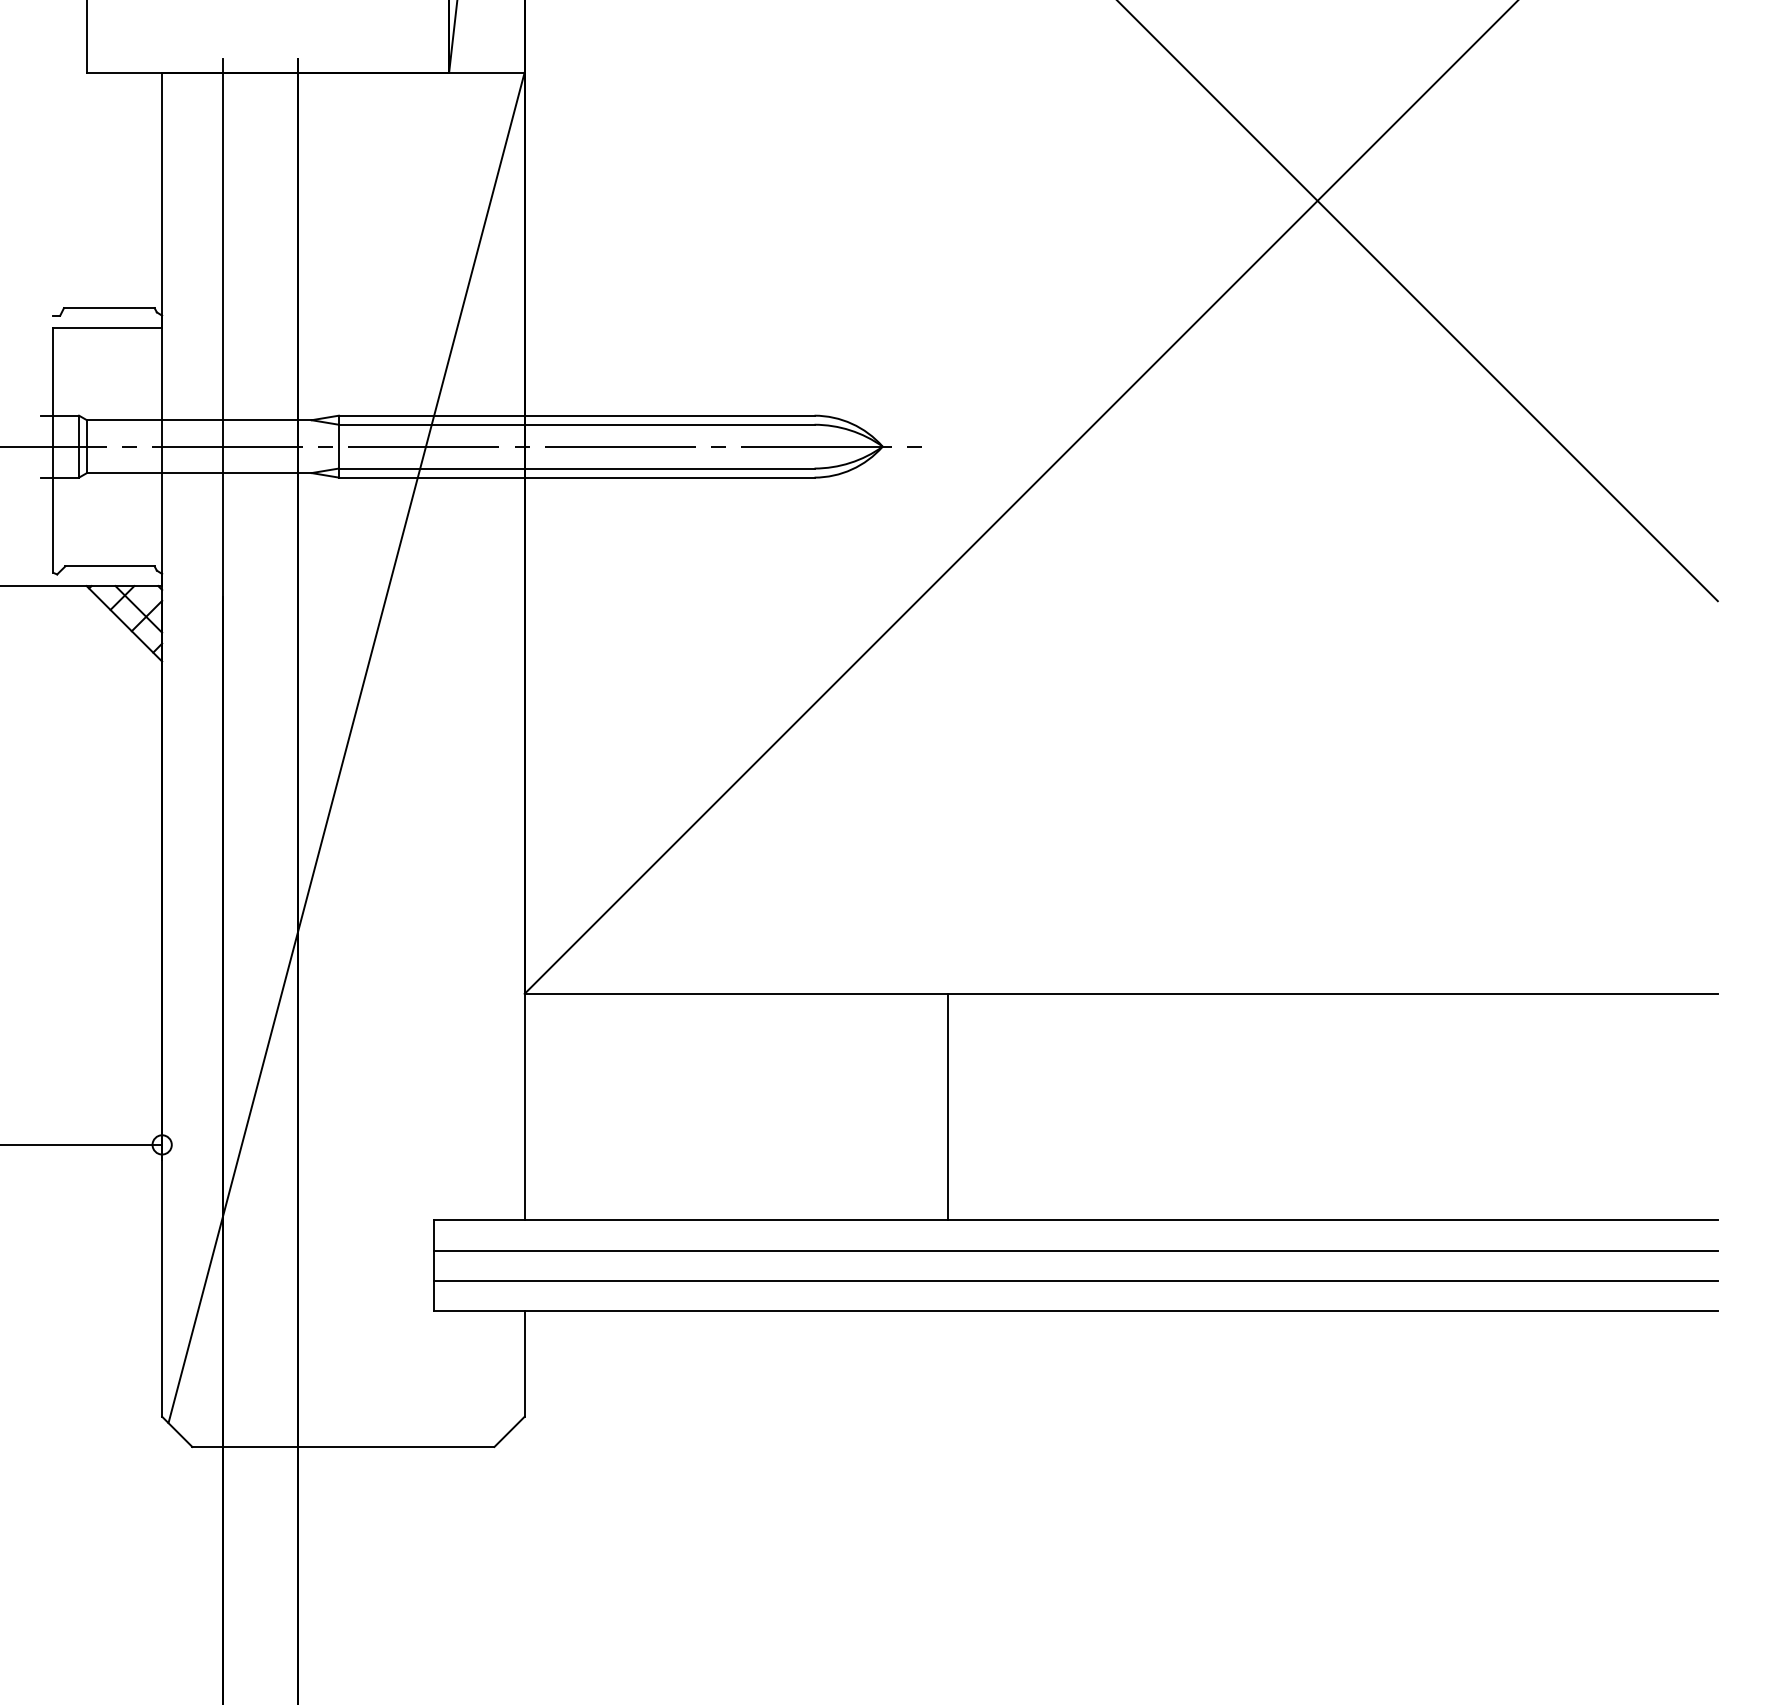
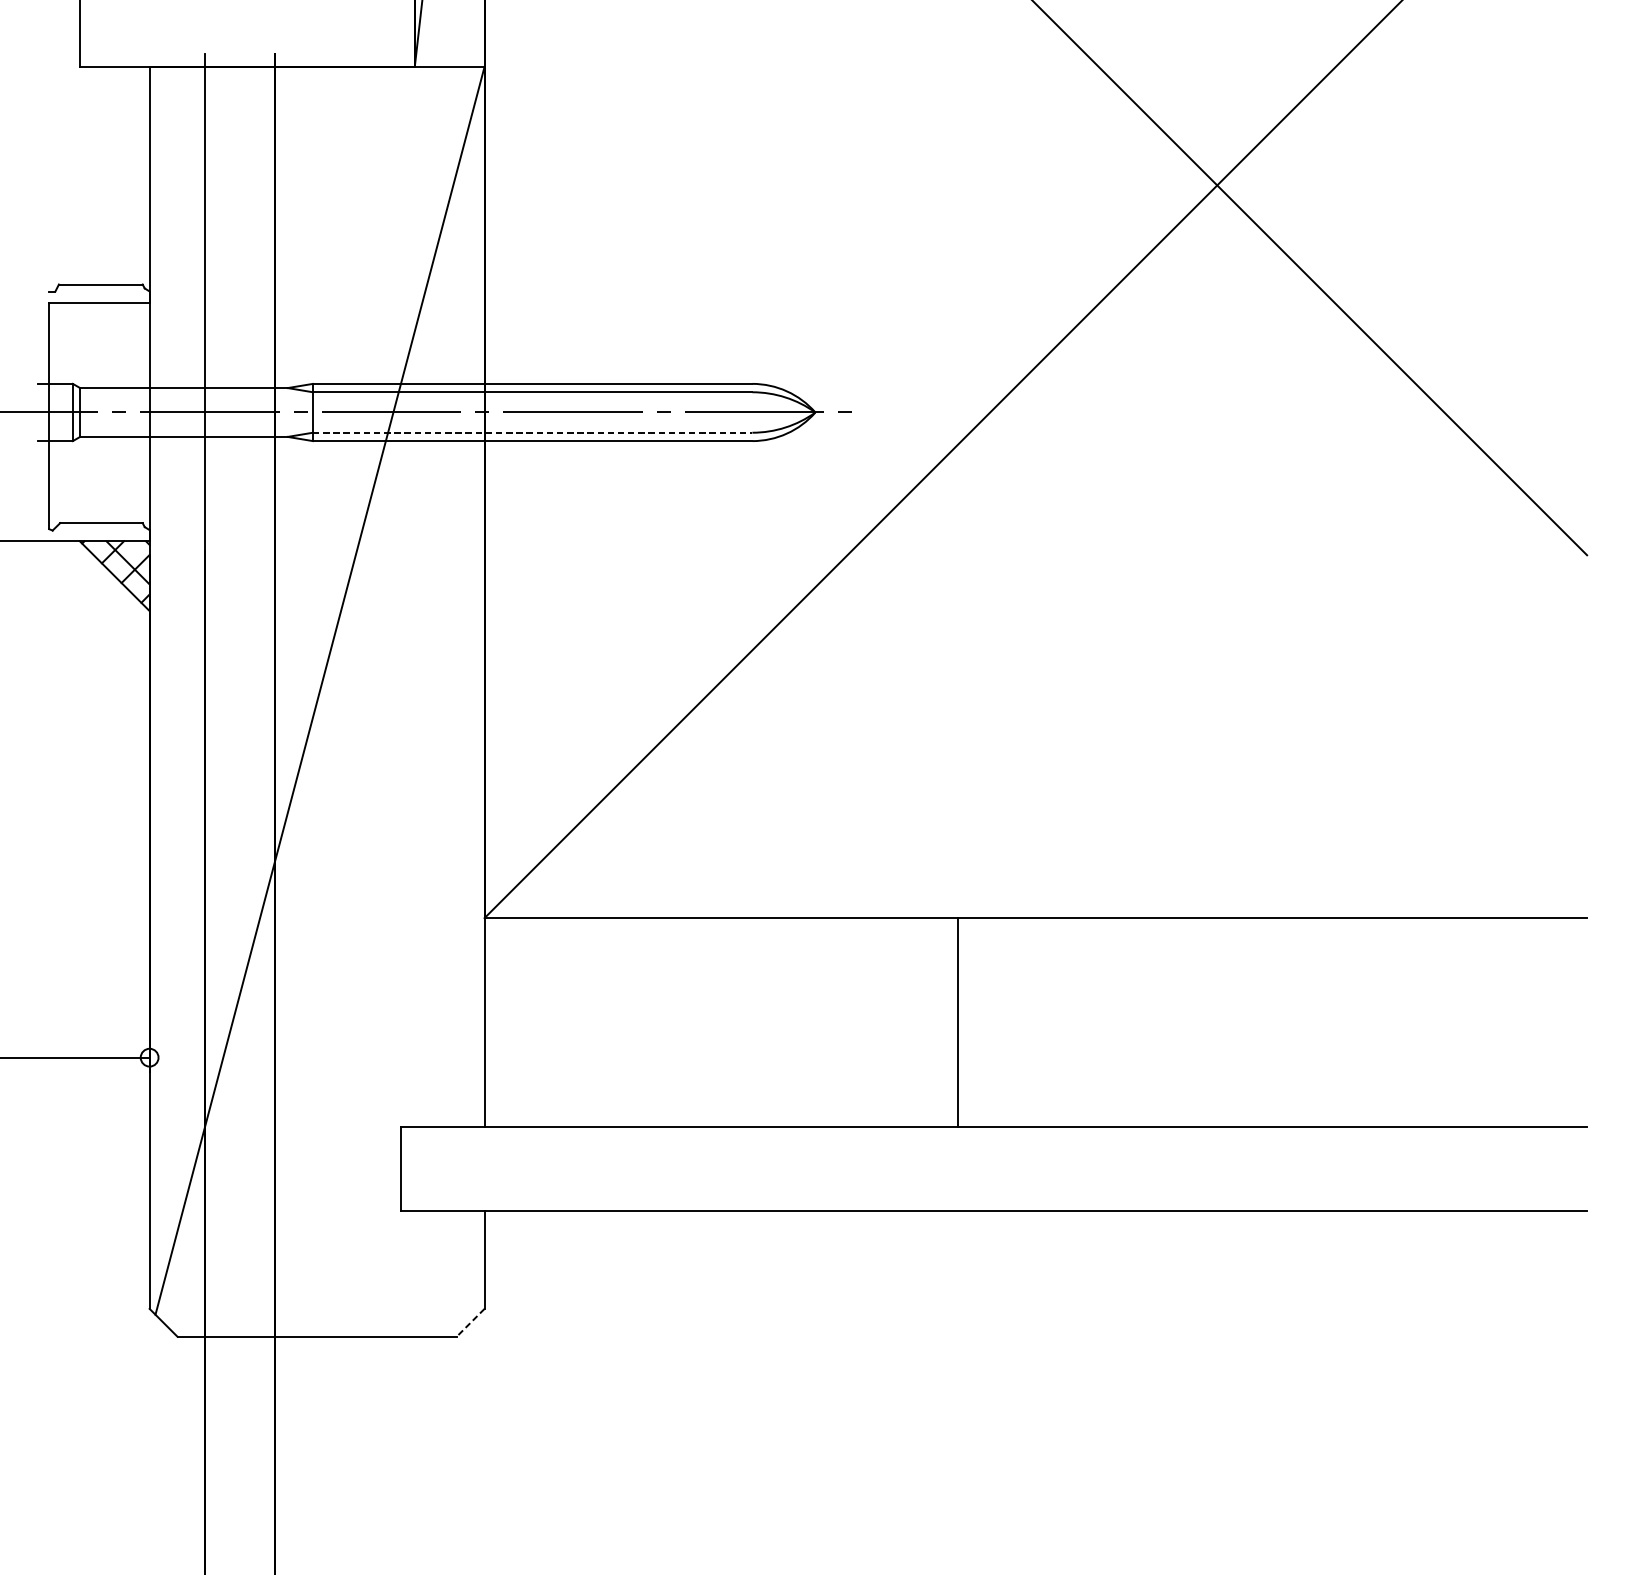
line: (576, 468) -> (532, 432), solid -> dashed
line: (947, 1106) -> (957, 1022), moved
line: (1075, 1250) -> (993, 1155), removed
line: (1075, 1280) -> (993, 1182), removed
line: (509, 1432) -> (470, 1323), solid -> dashed

